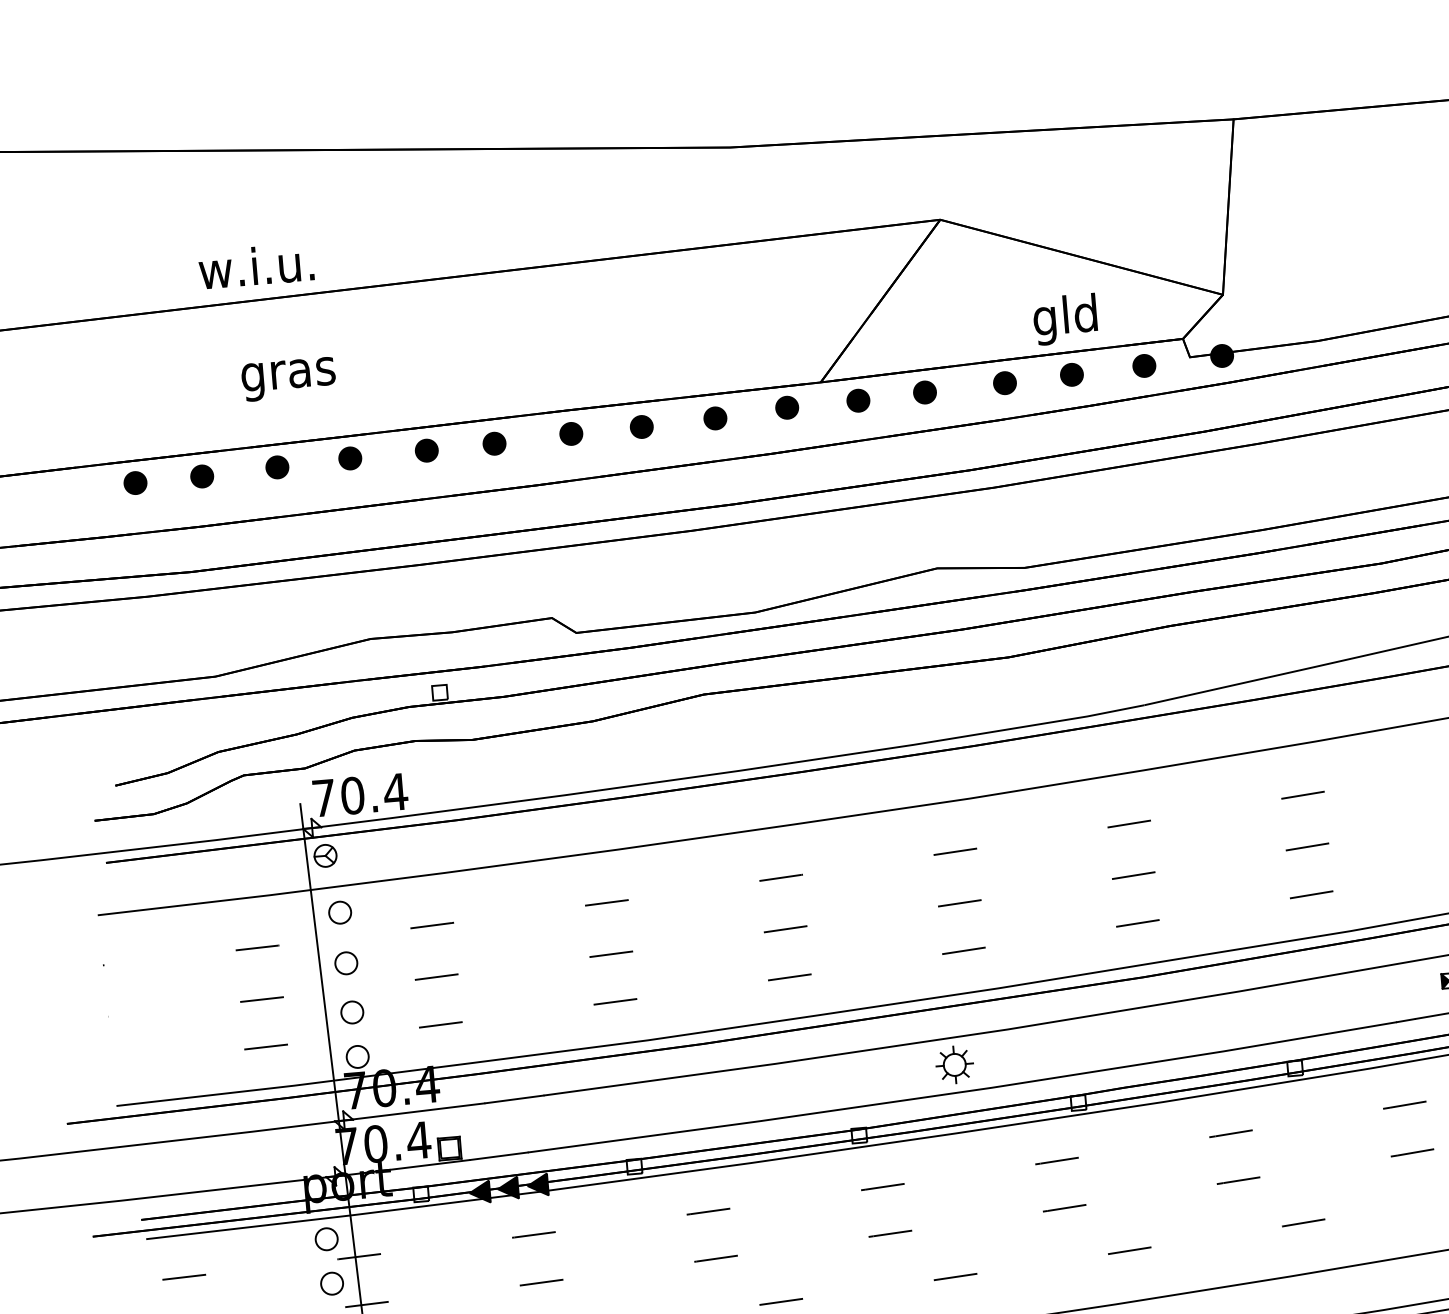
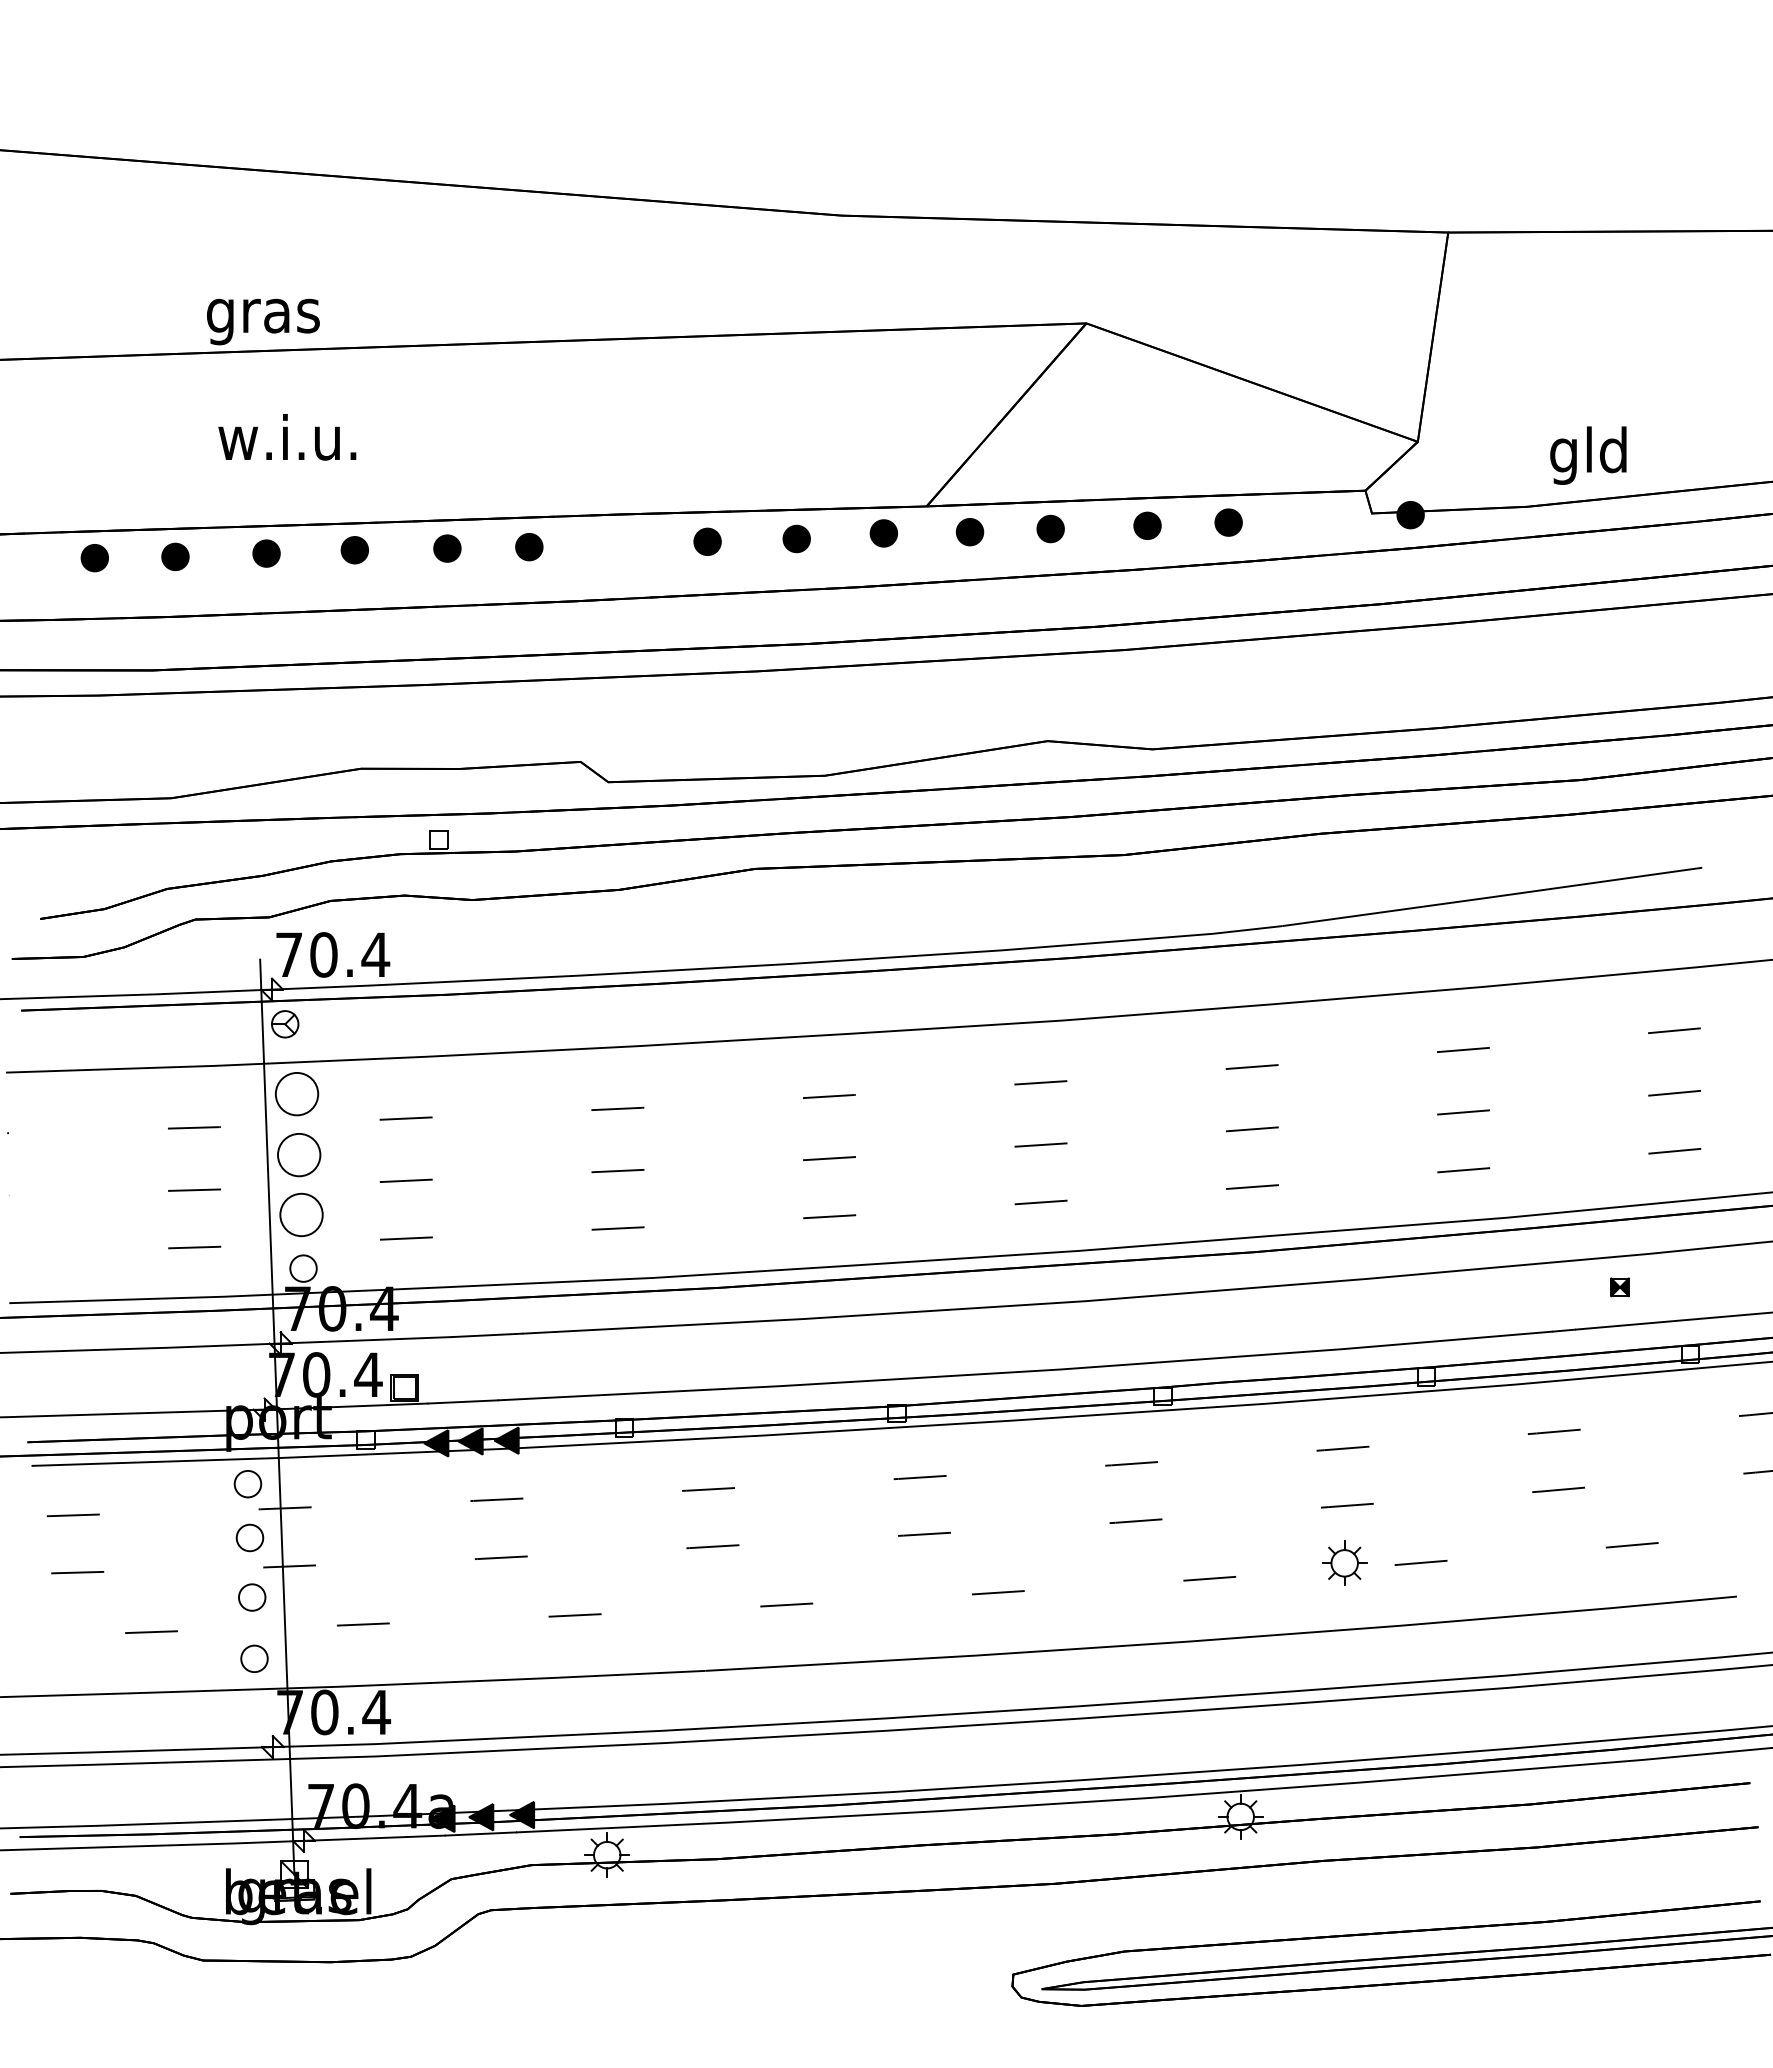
text: (256, 270) -> (261, 315), w.i.u. -> gras
text: (1065, 319) -> (1588, 455), moved
part: (1144, 366) -> (1316, 519), removed
text: (287, 374) -> (287, 443), gras -> w.i.u.
part: (571, 434) -> (622, 543), removed
part: (339, 912) -> (296, 1093), size x1.6
part: (346, 963) -> (299, 1155), size x1.6
part: (352, 1012) -> (301, 1214), size x1.6
part: (954, 1064) -> (1344, 1562), moved

